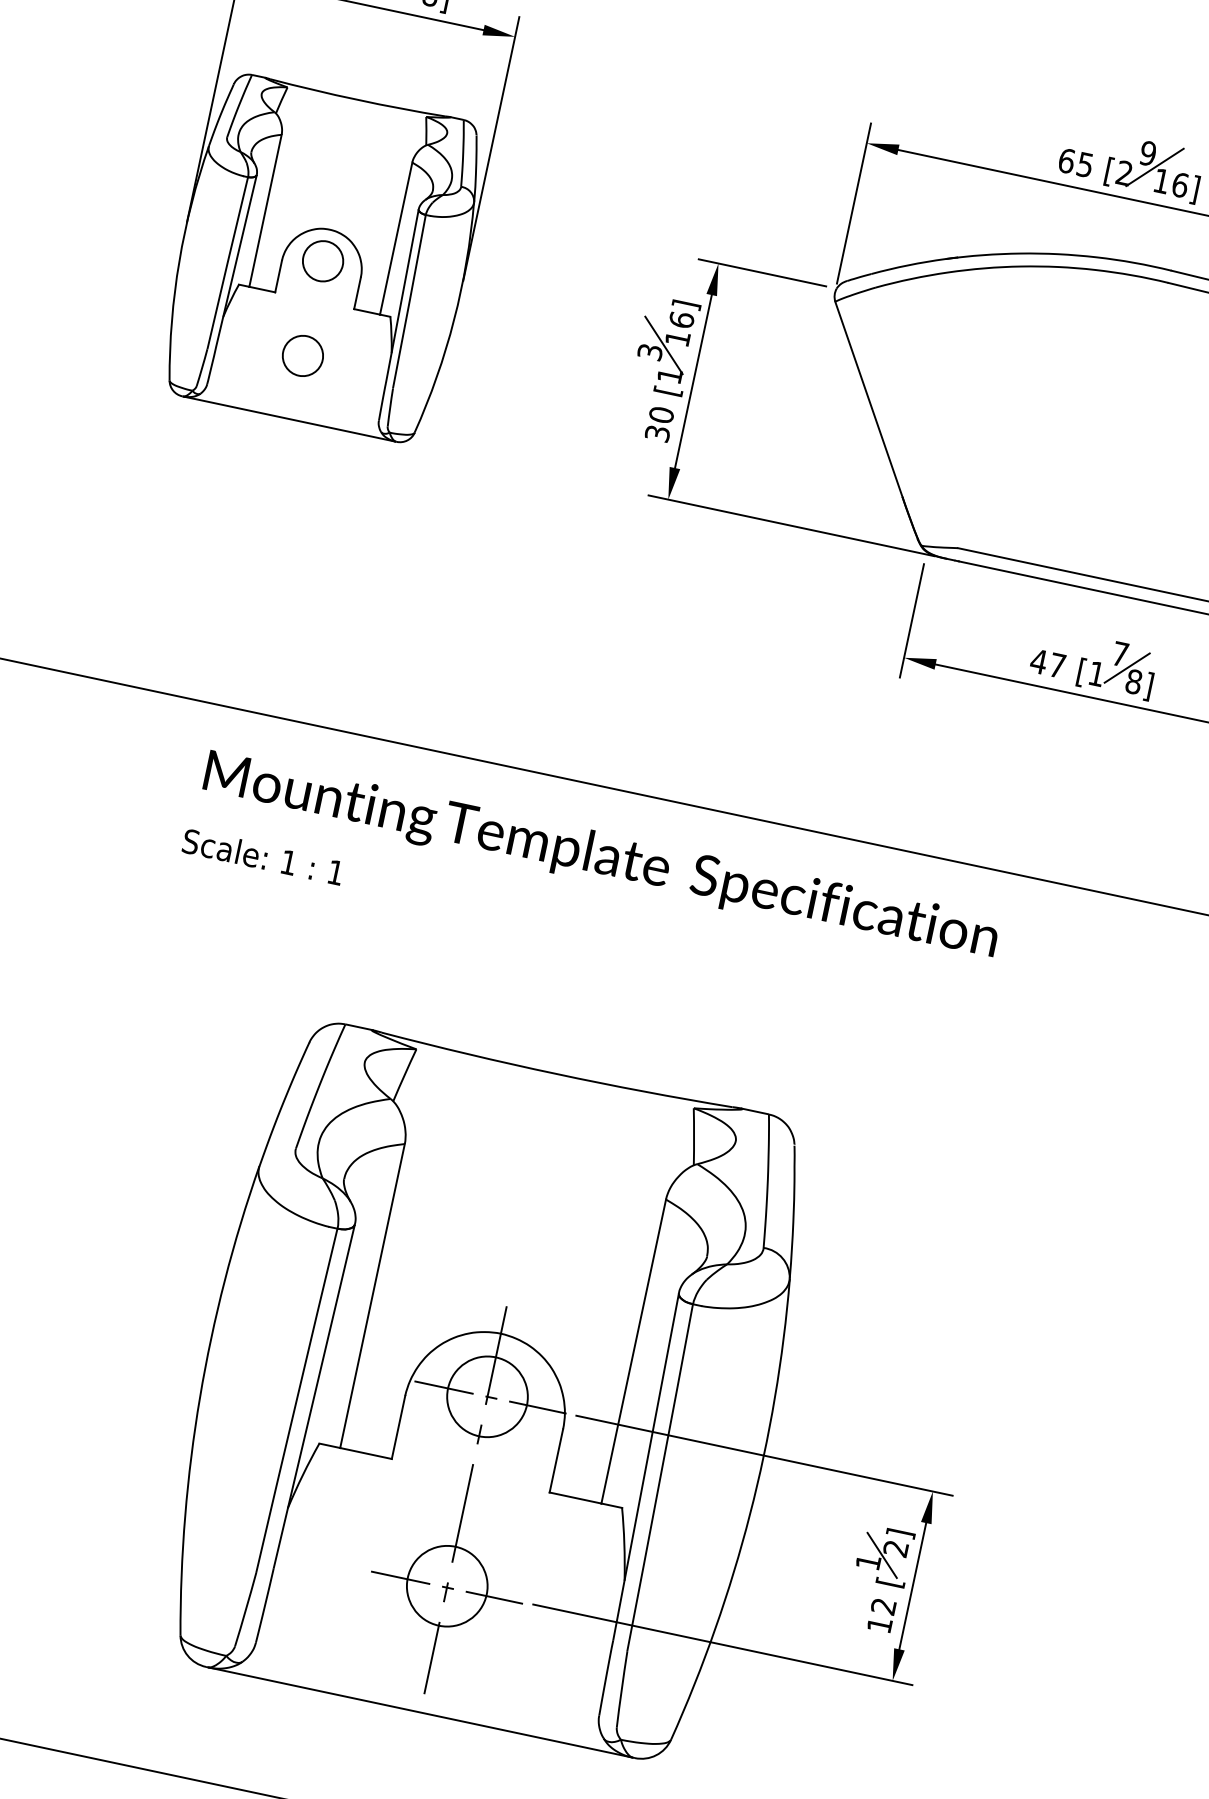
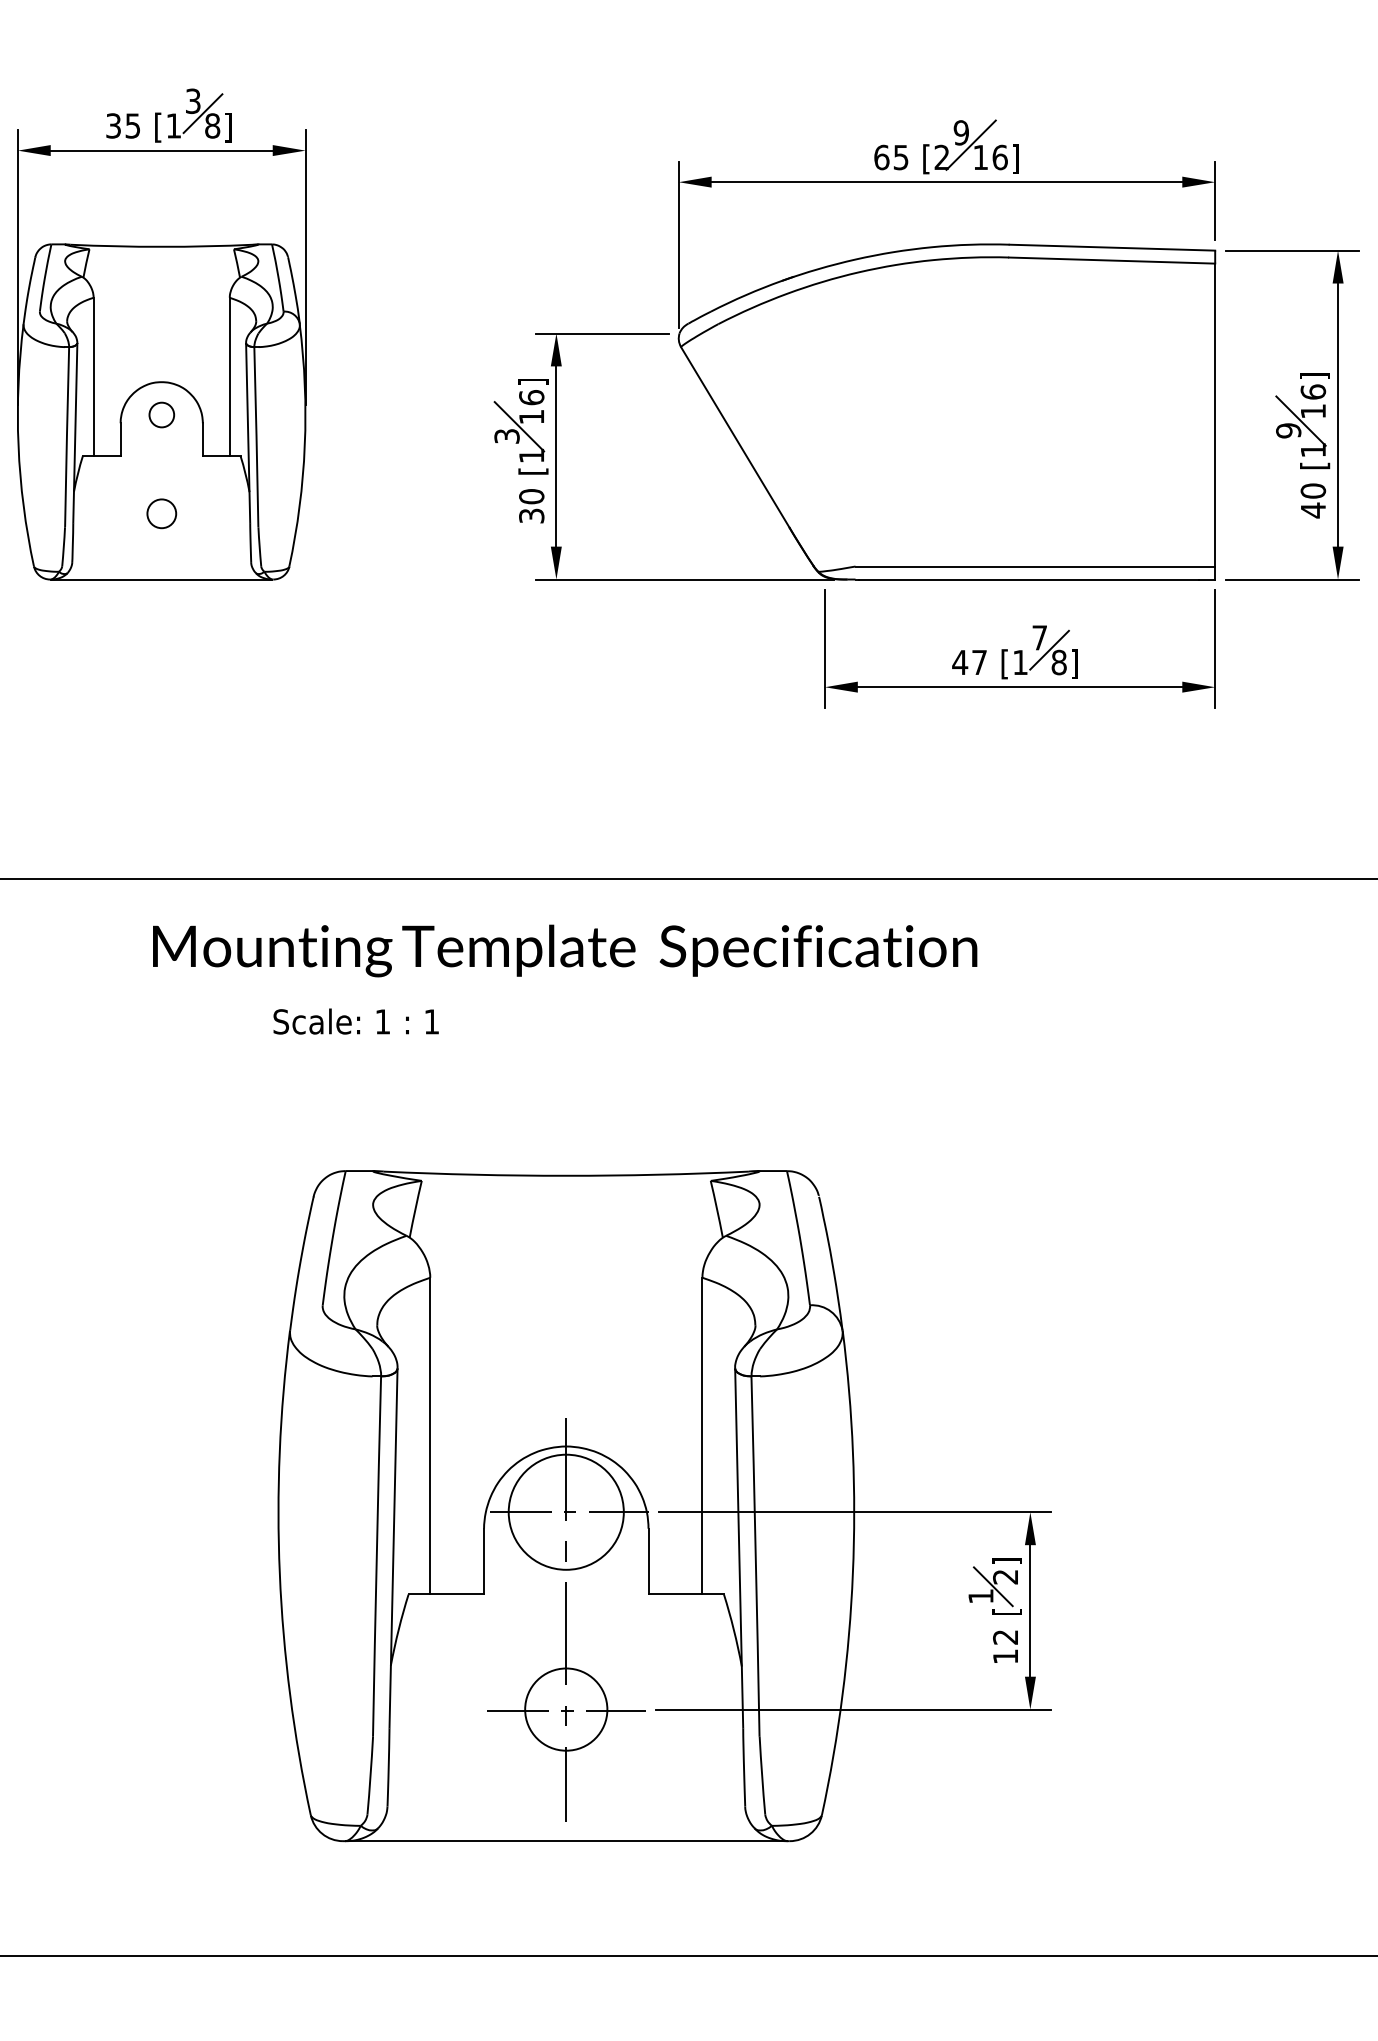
circle: (322, 260) -> (161, 414), size x0.6
circle: (302, 355) -> (161, 513), size x0.7
text: (262, 856) -> (355, 1021), moved
circle: (487, 1397) -> (566, 1512), size x1.4

